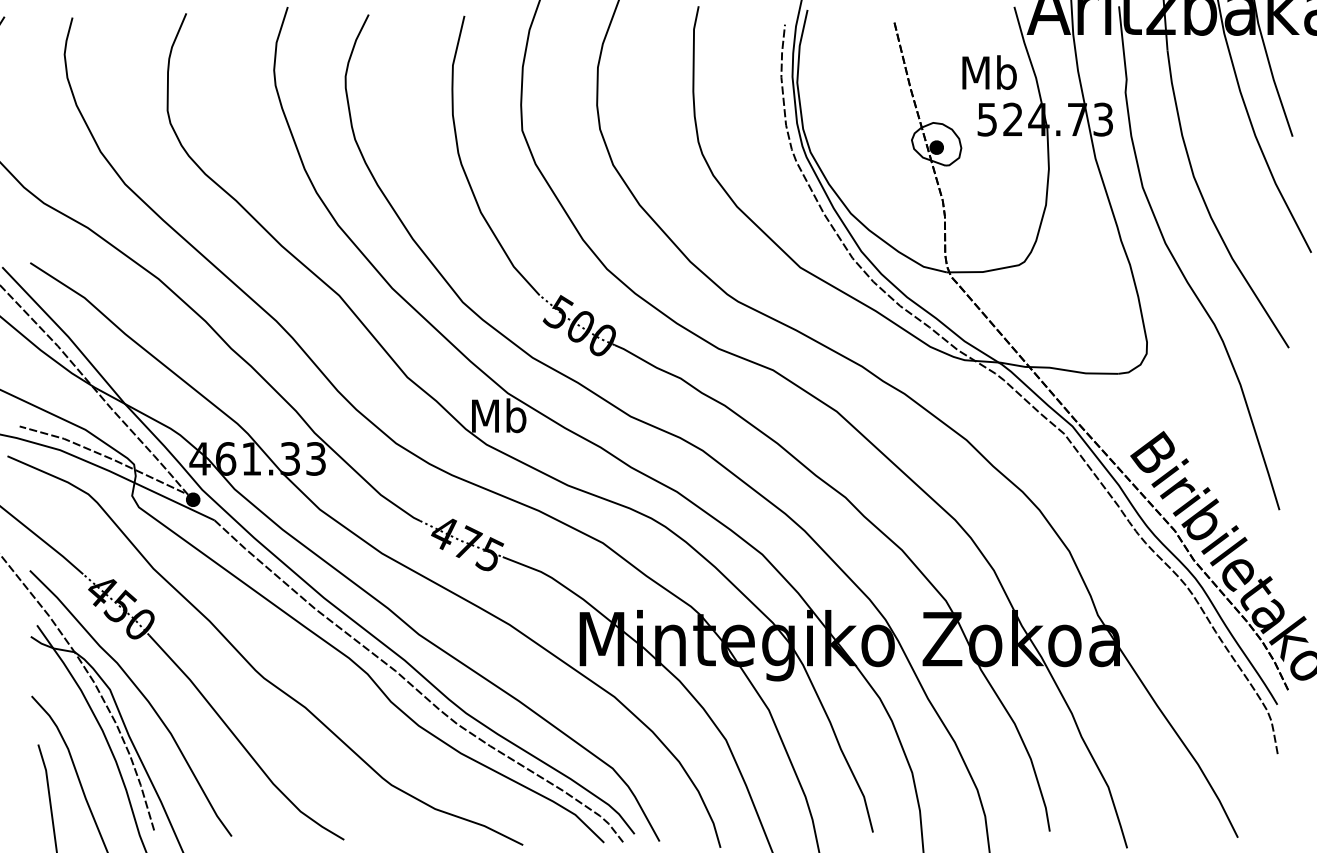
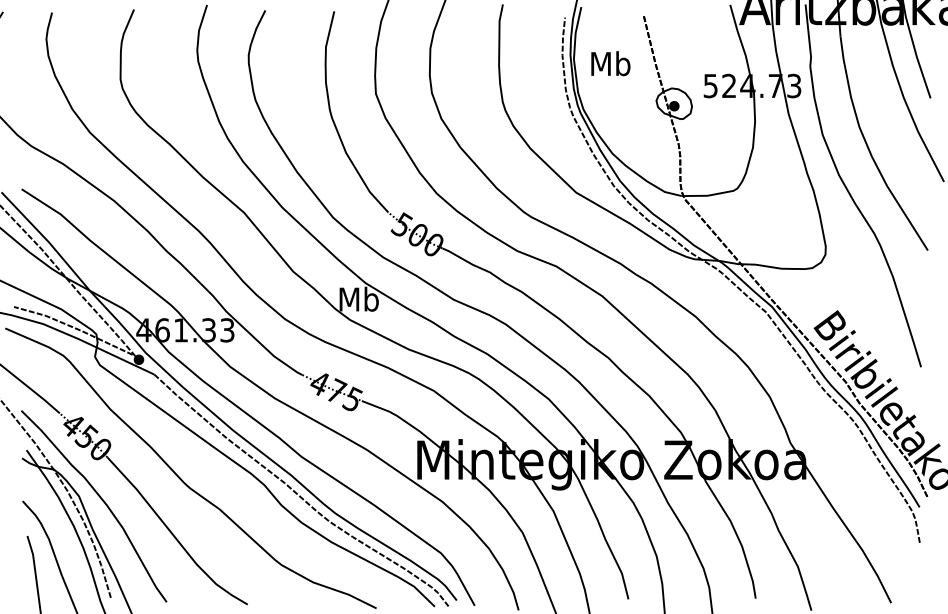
text: (989, 72) -> (610, 63), moved

